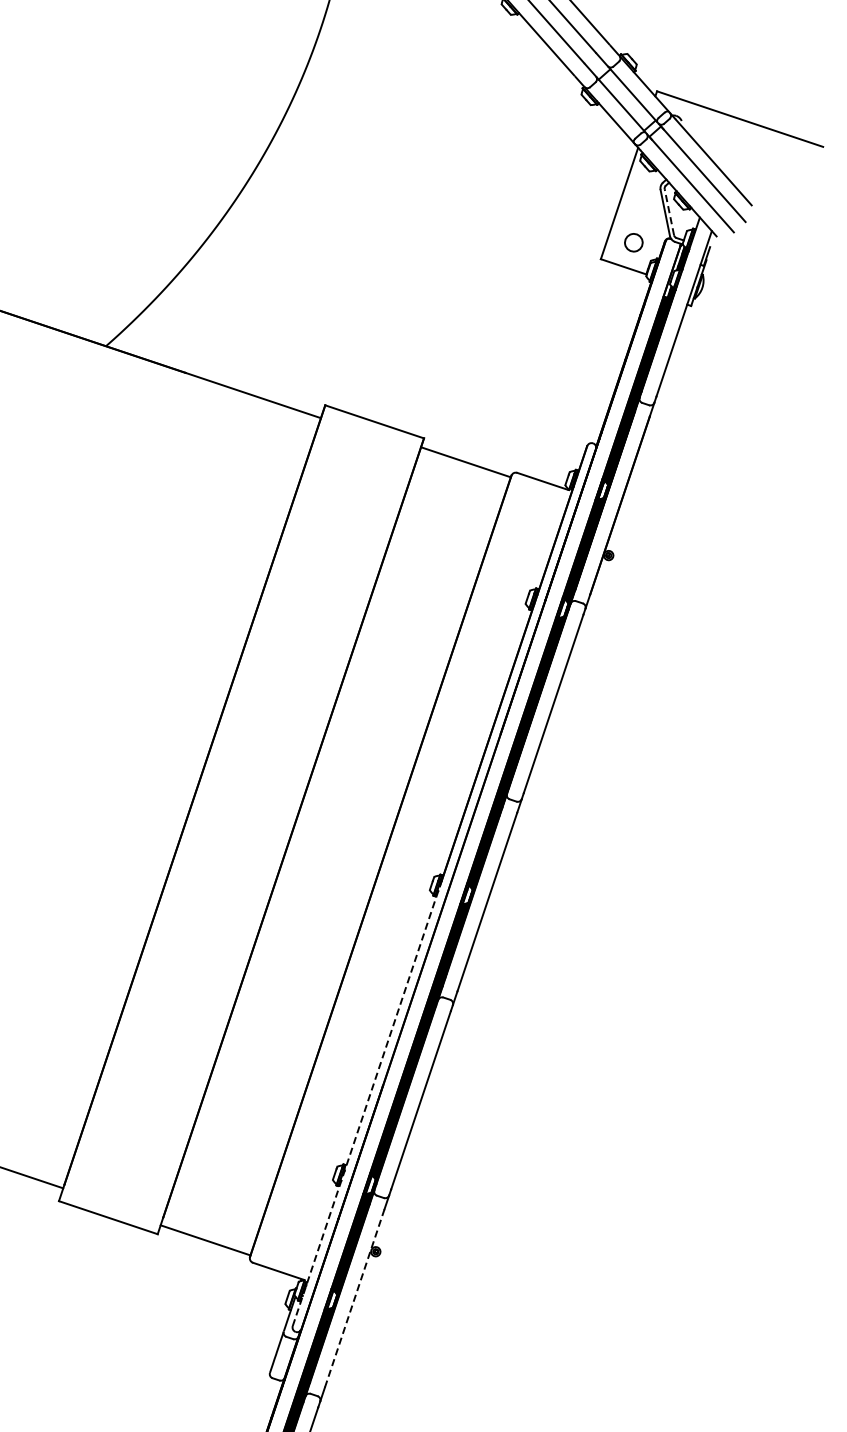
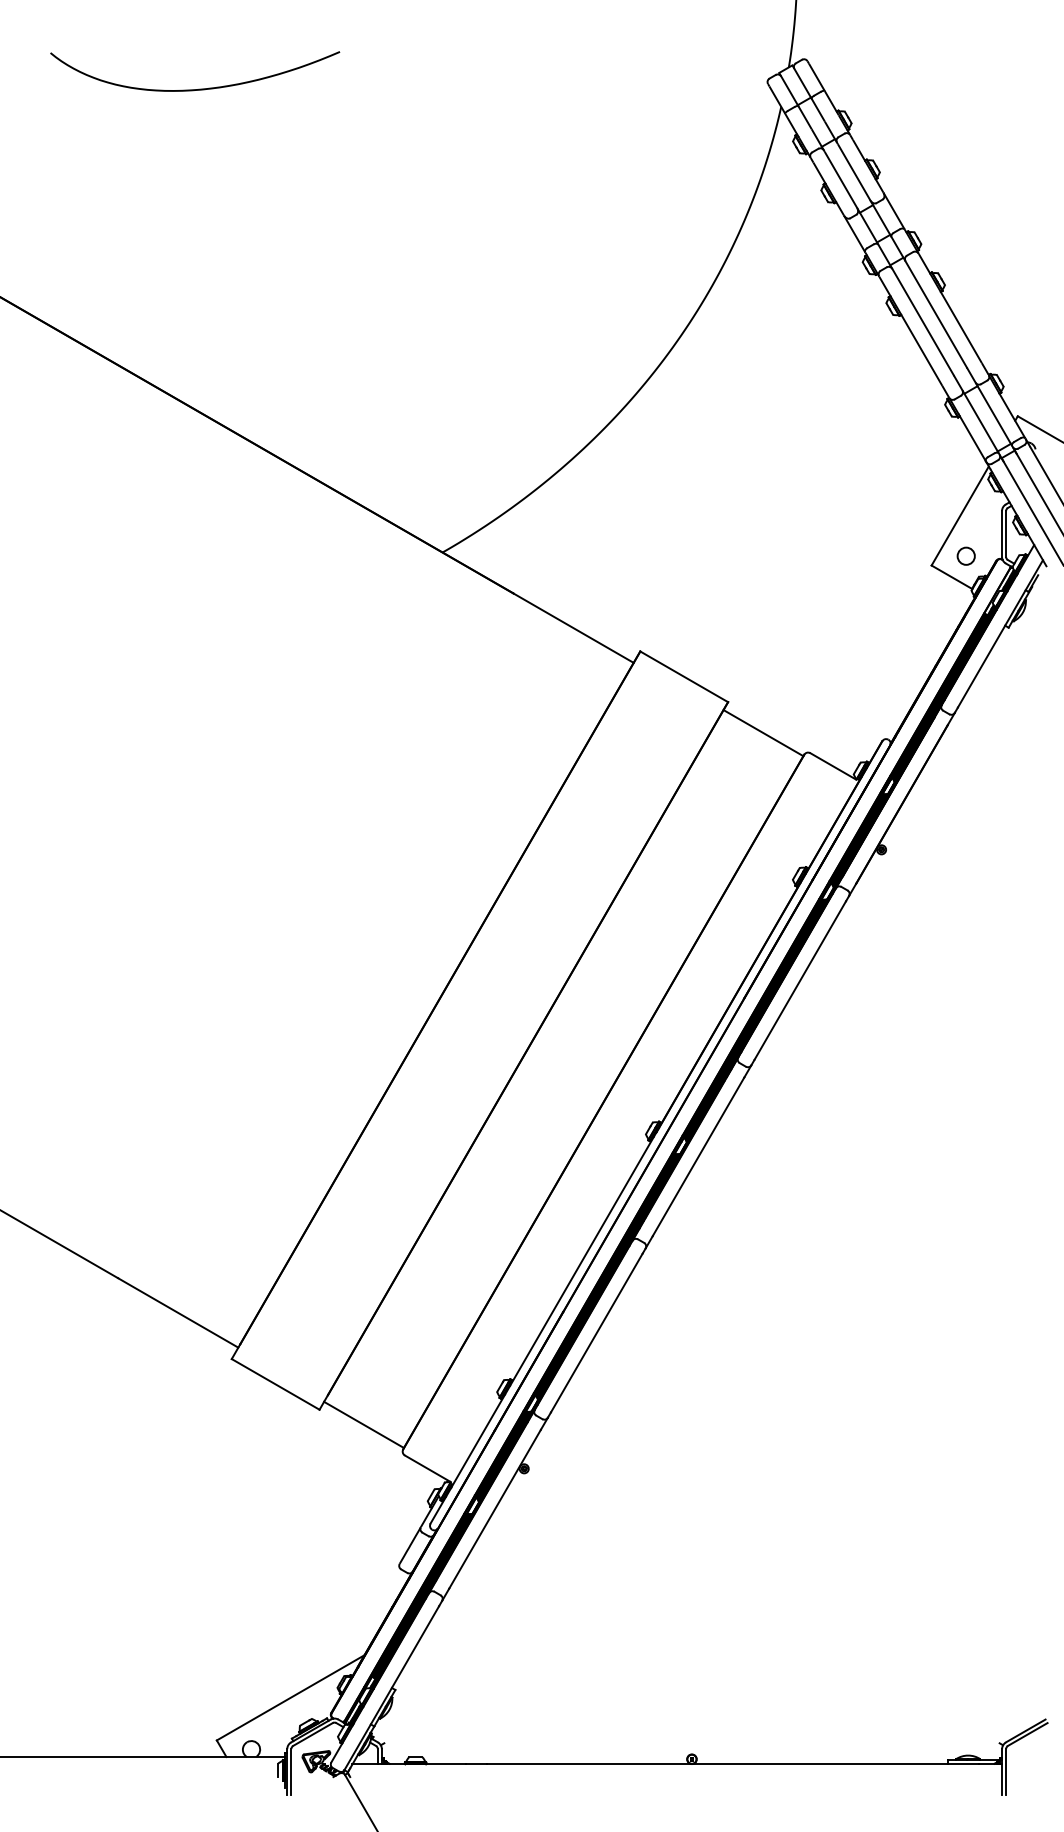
line: (669, 212) -> (1006, 534), dashed -> solid
line: (366, 1106) -> (543, 1328), dashed -> solid
line: (355, 1298) -> (495, 1509), dashed -> solid

